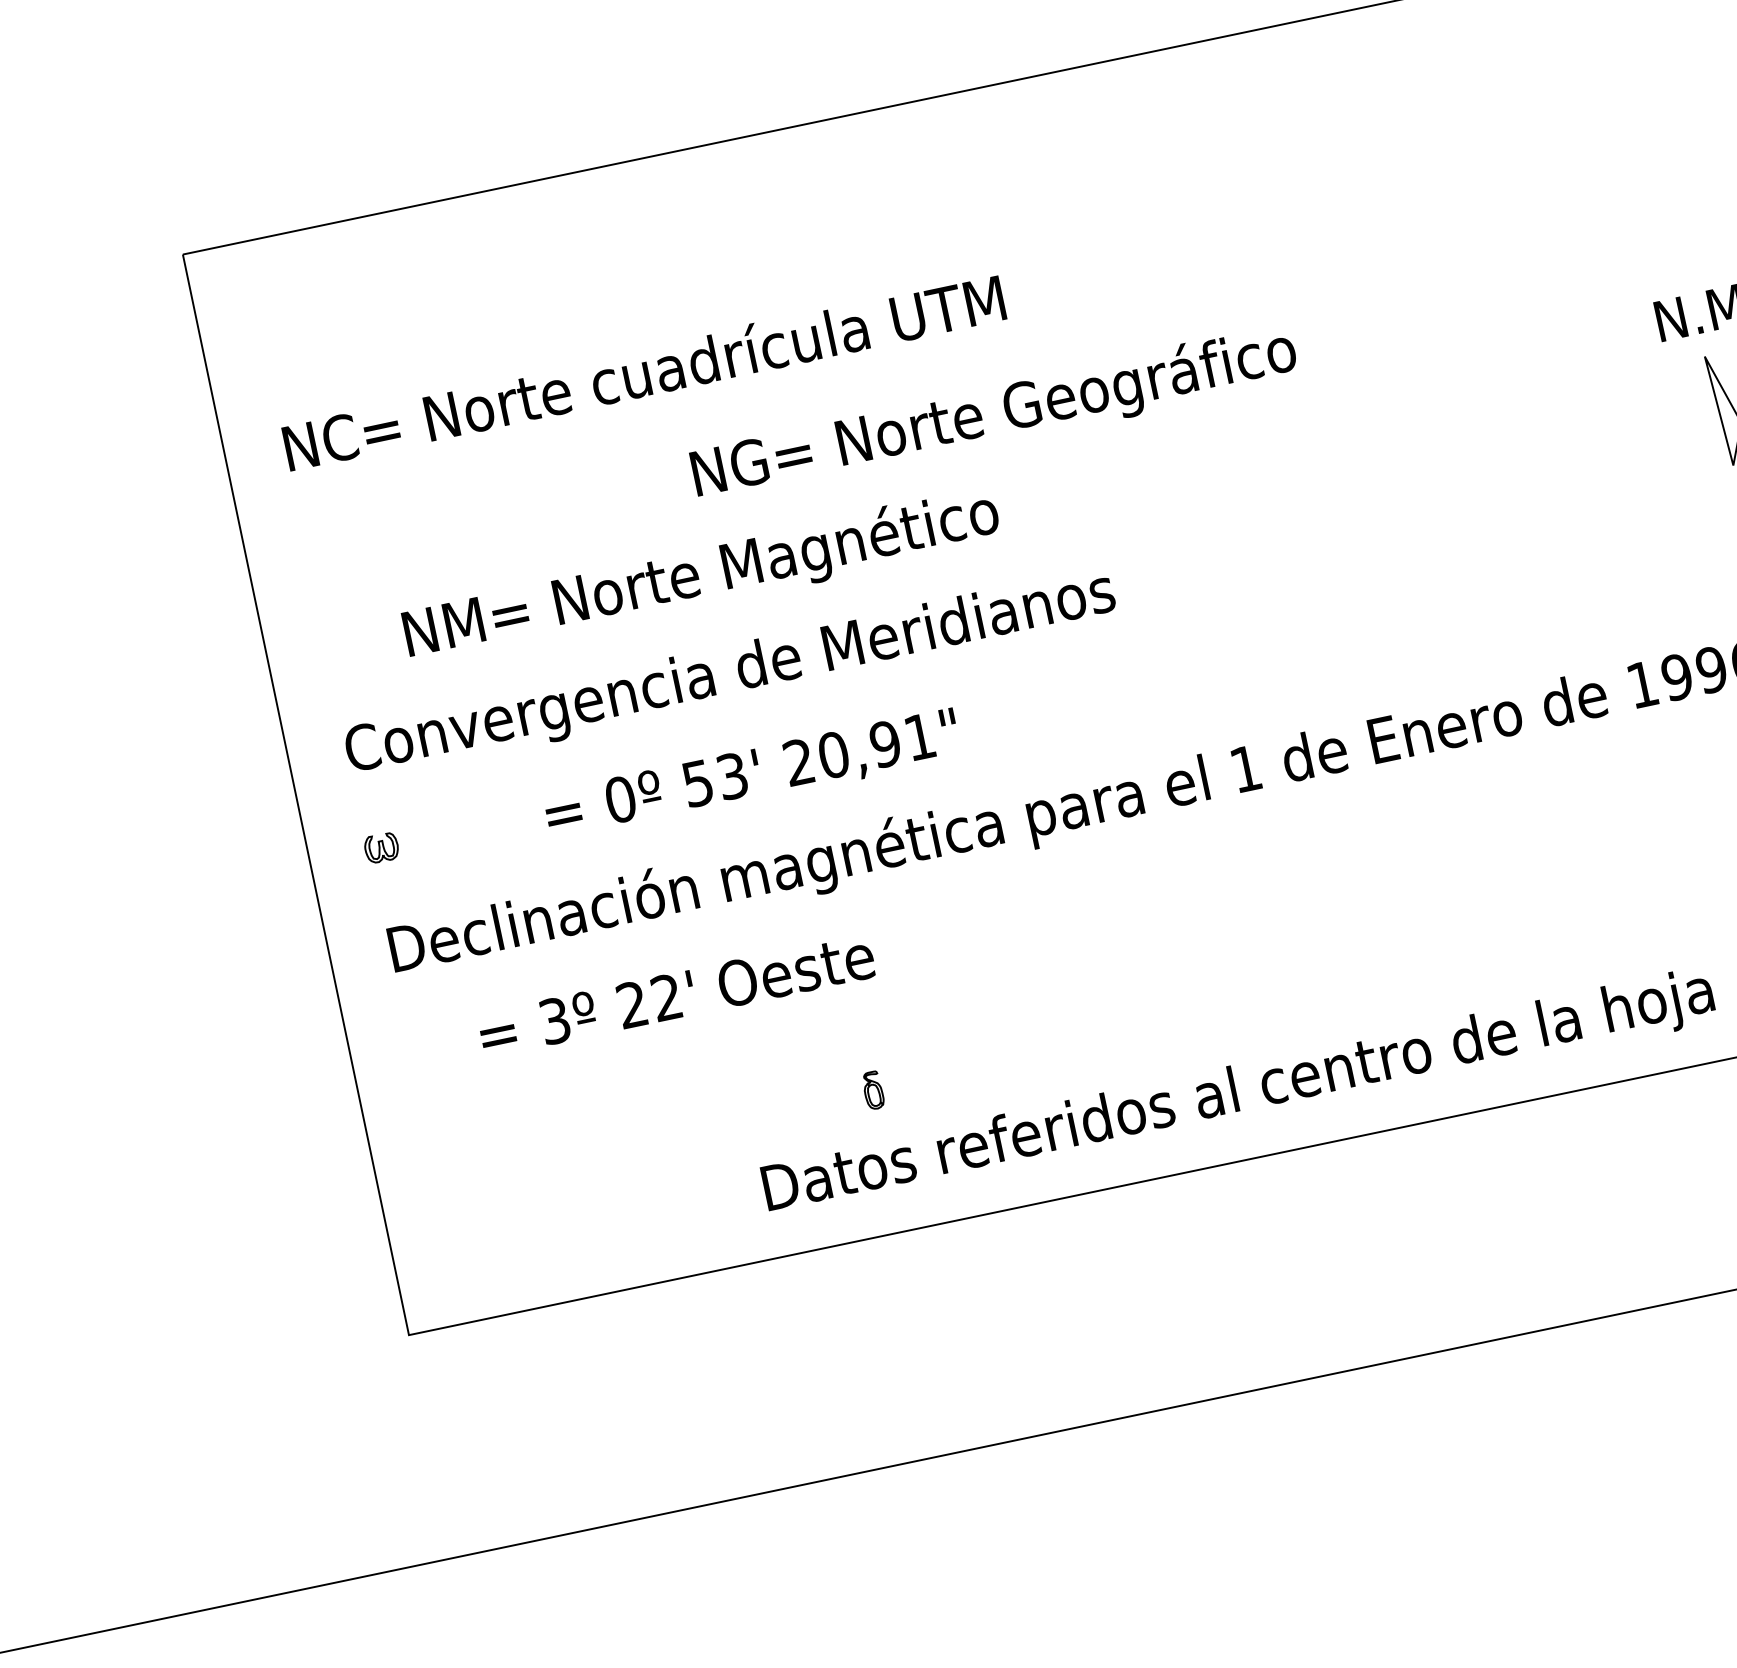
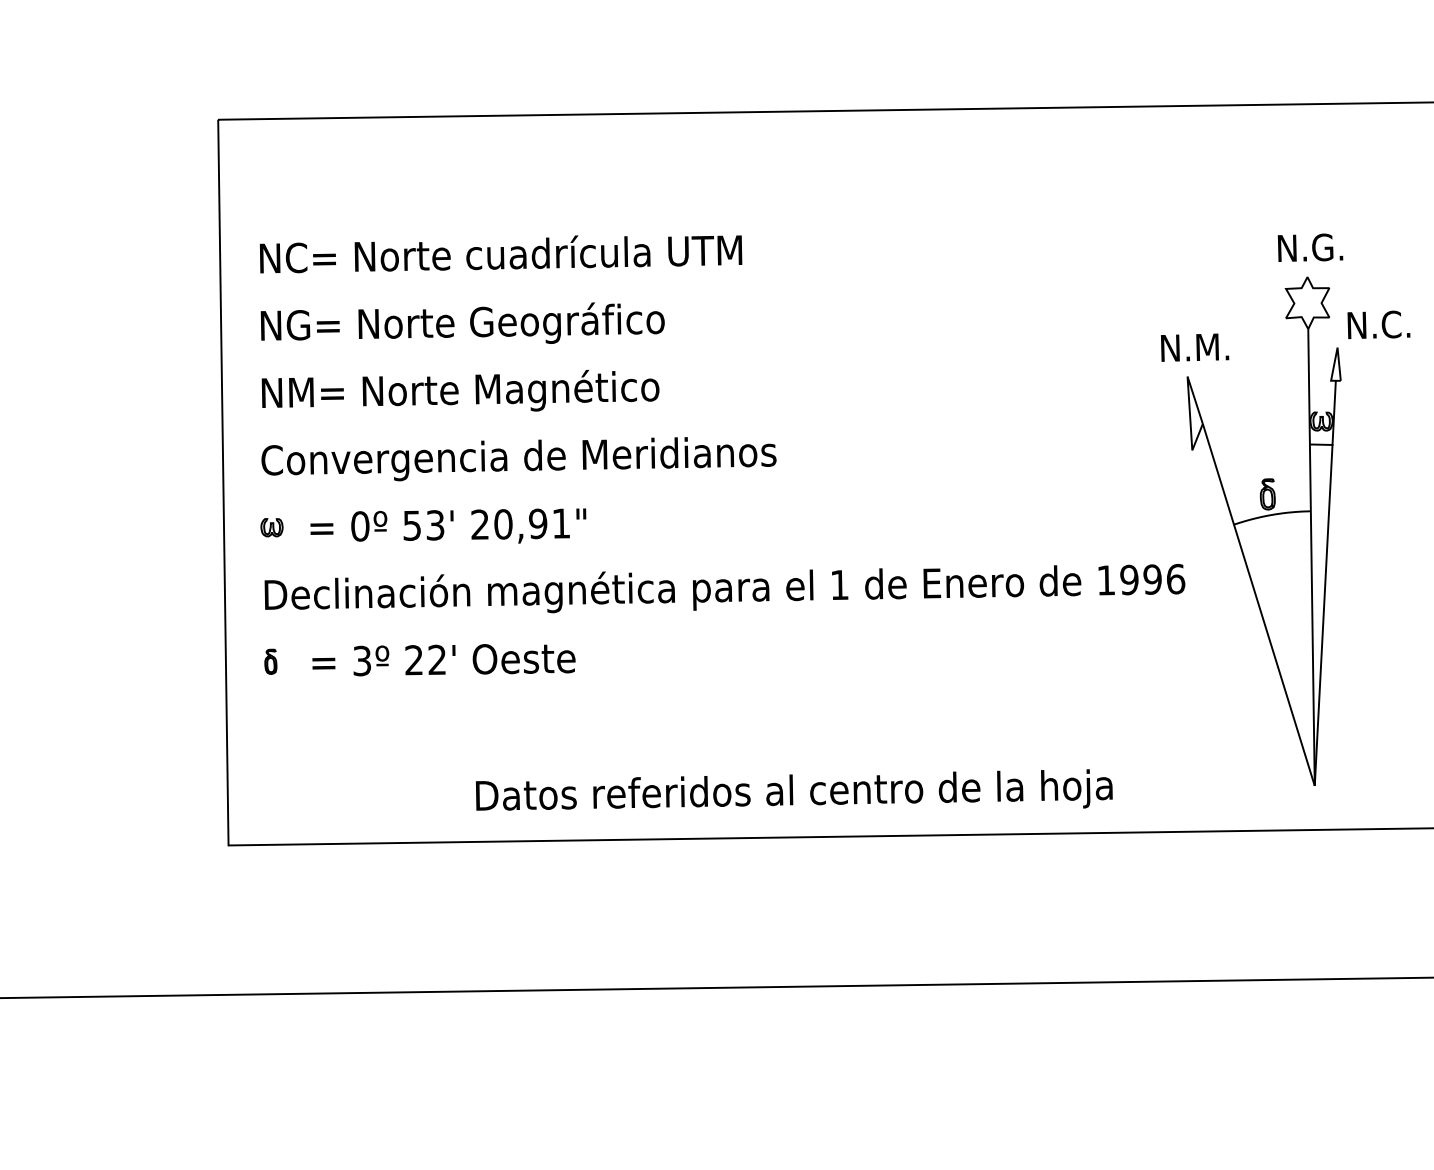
text: (993, 411) -> (462, 322), moved
text: (700, 573) -> (460, 390), moved
text: (752, 772) -> (448, 525), moved
part: (872, 1090) -> (270, 661), moved

